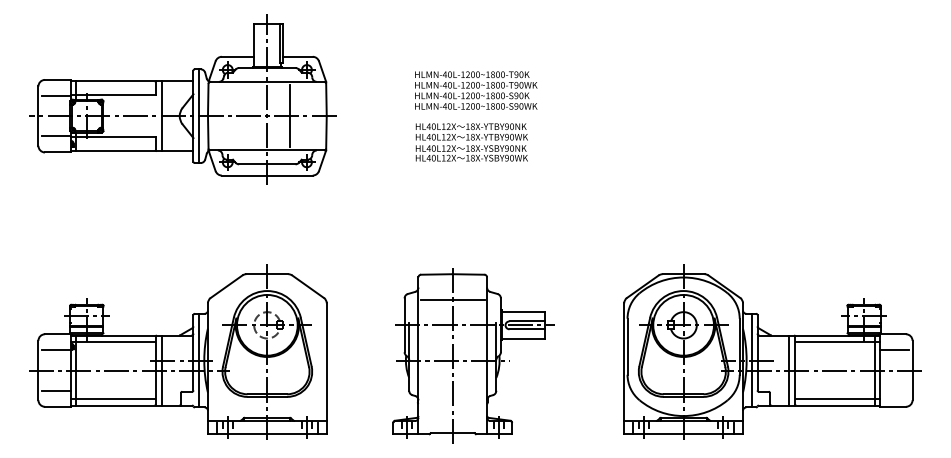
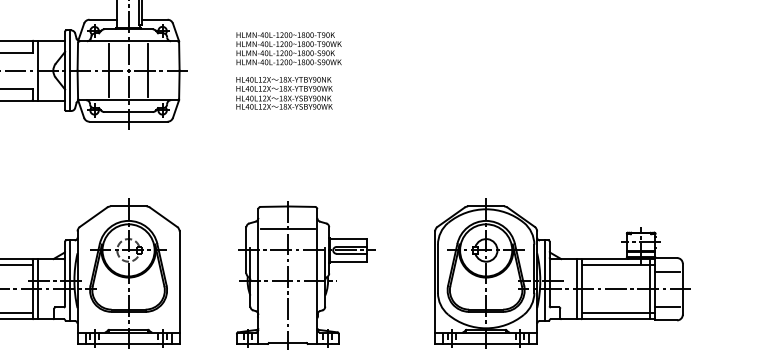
text: (476, 90) -> (289, 48), moved
line: (244, 116) -> (108, 71), added
text: (471, 142) -> (284, 93), moved
line: (894, 390) -> (667, 306), added

